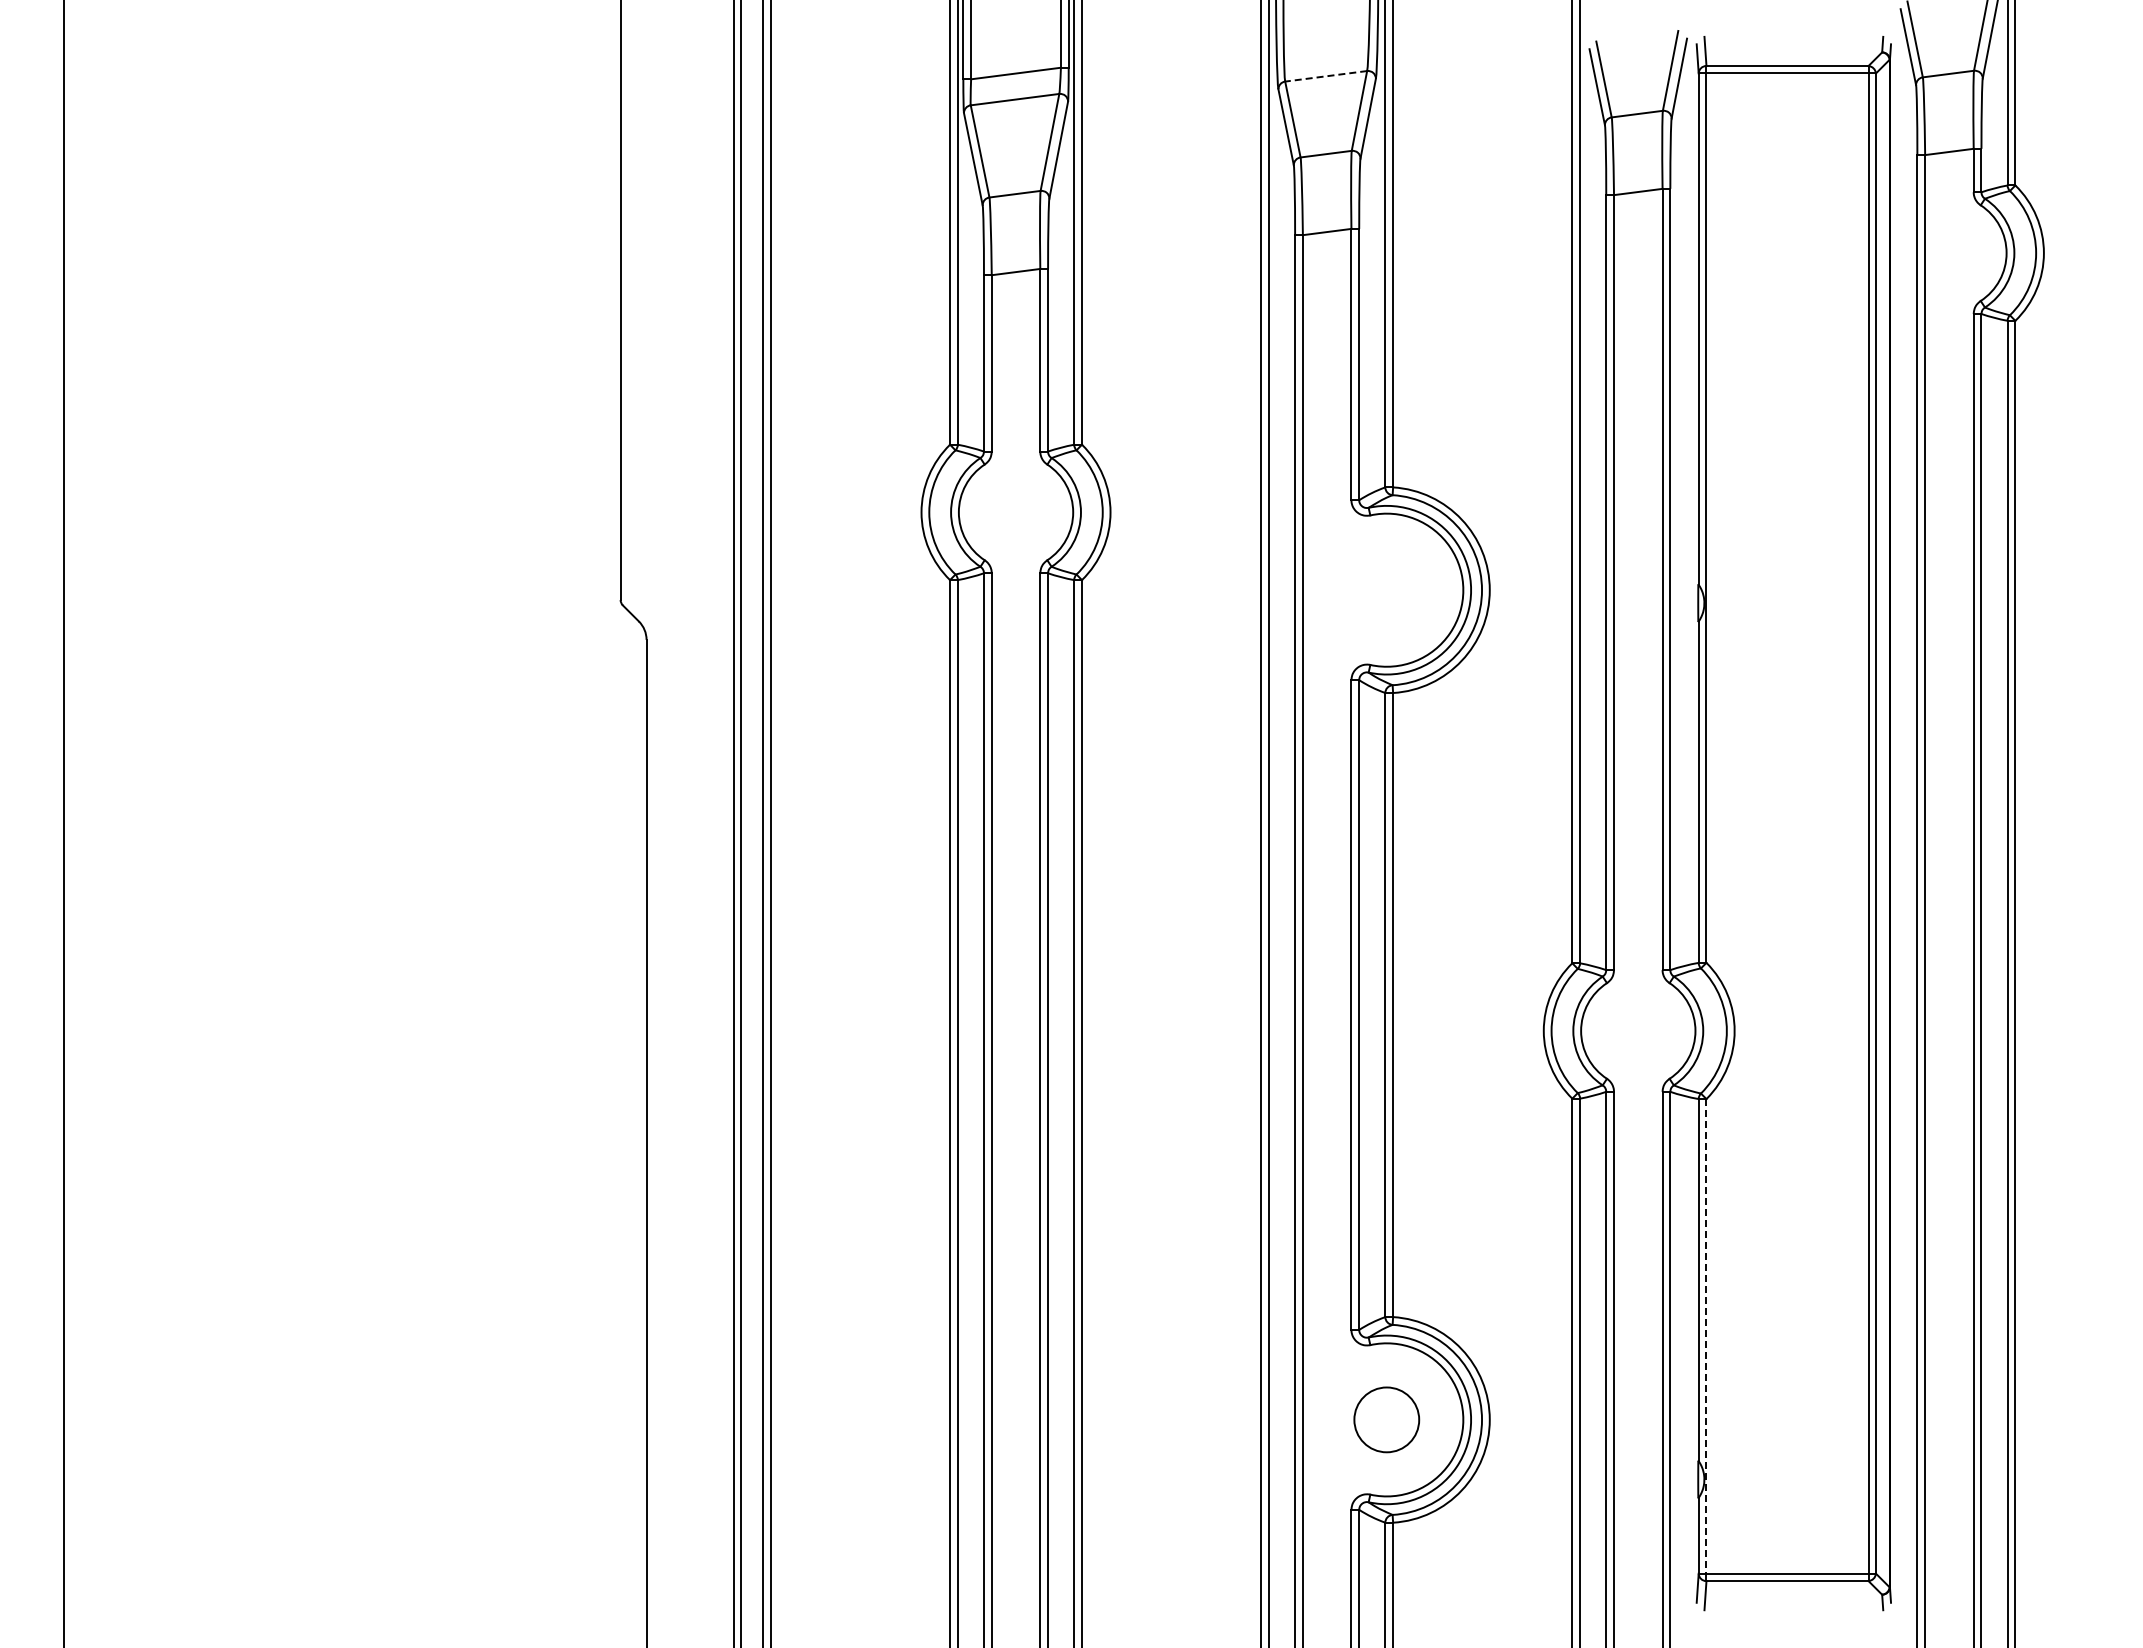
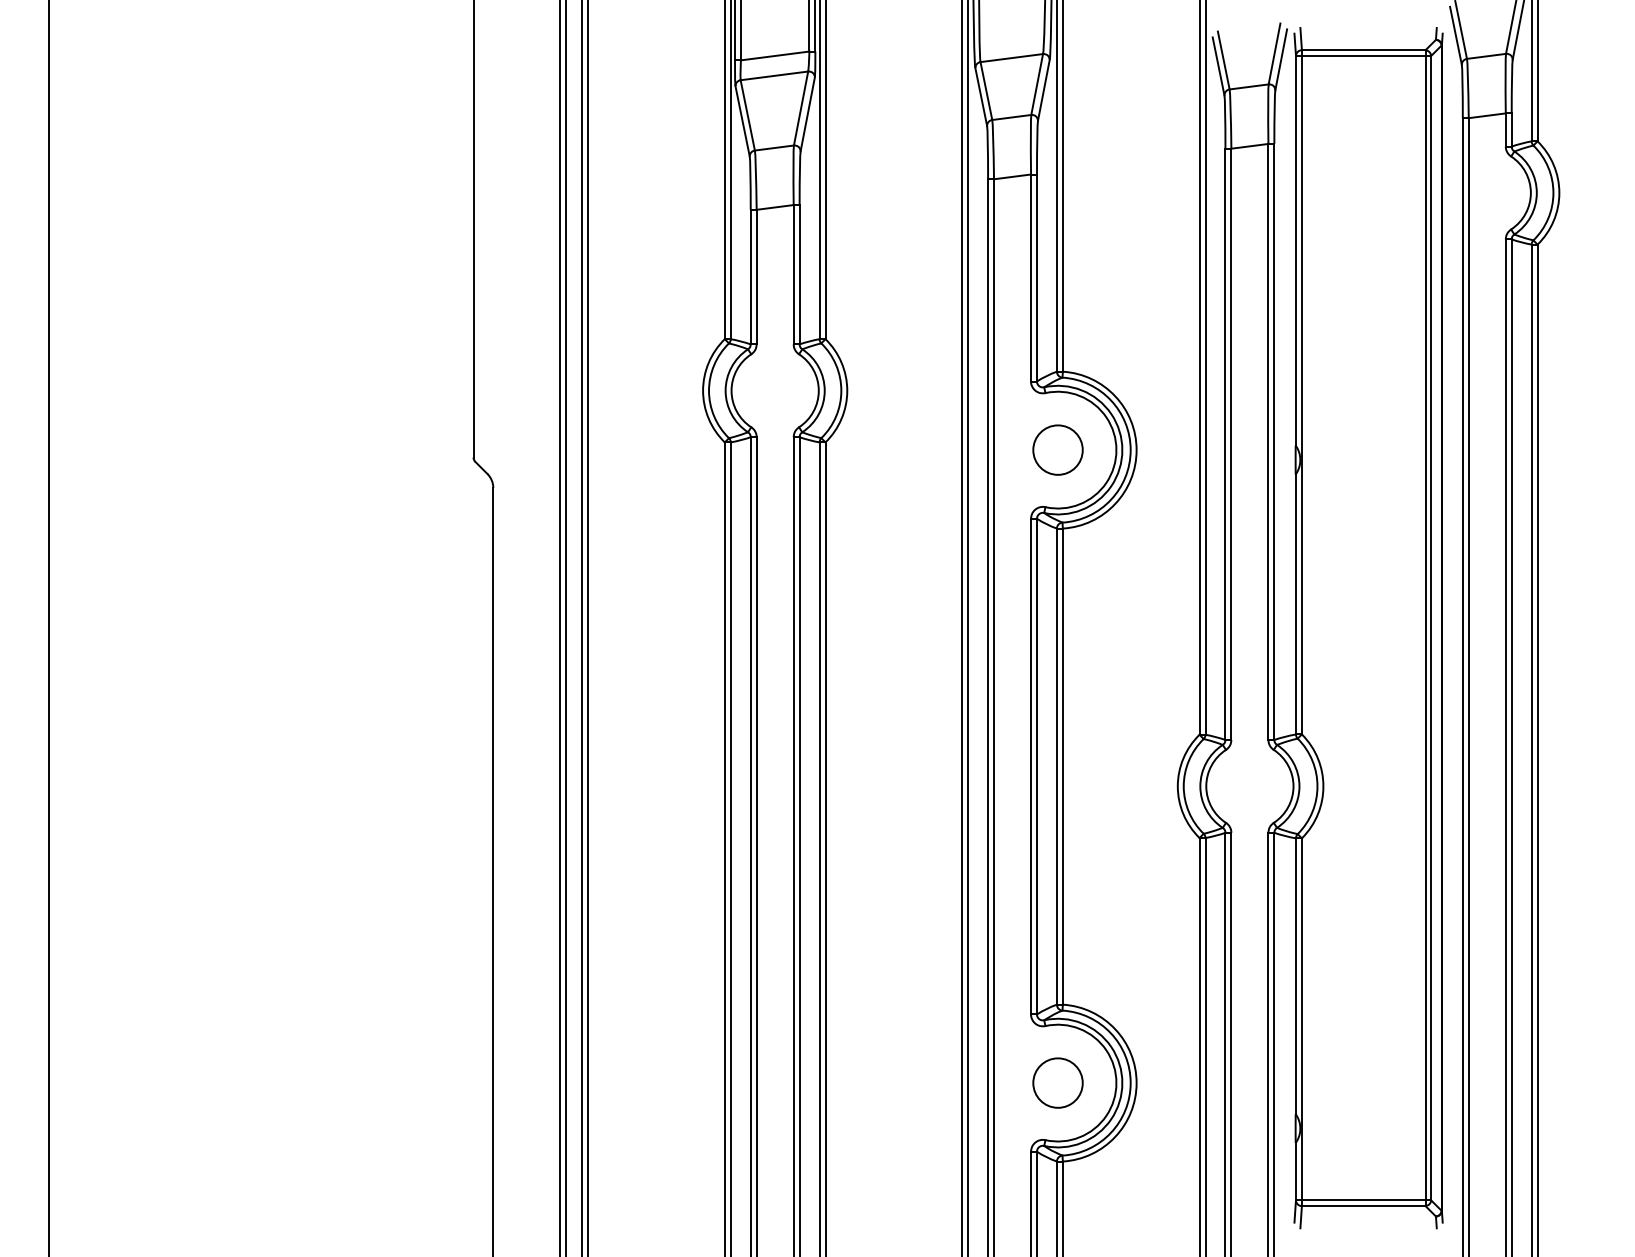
line: (1325, 76) -> (1011, 58), dashed -> solid
circle: (1386, 589) -> (1057, 449), added
line: (1706, 1336) -> (1301, 1019), dashed -> solid

